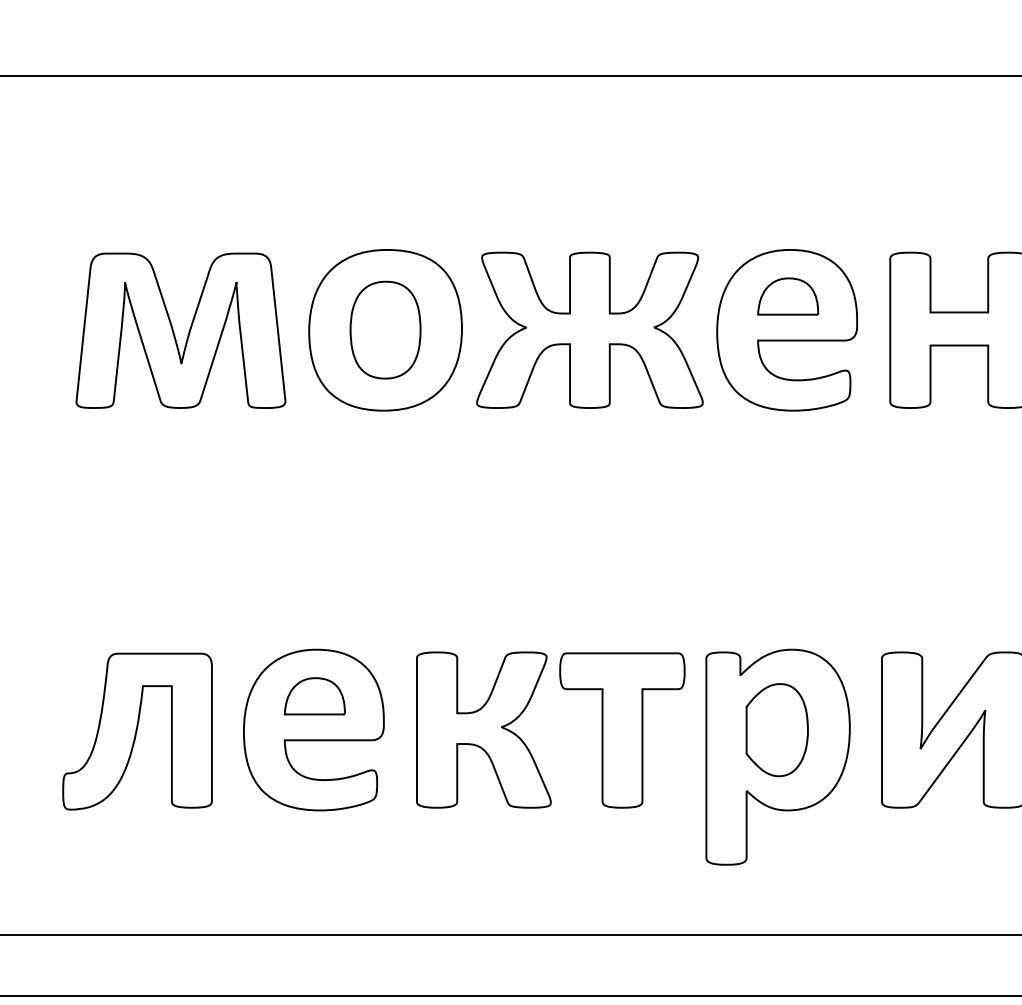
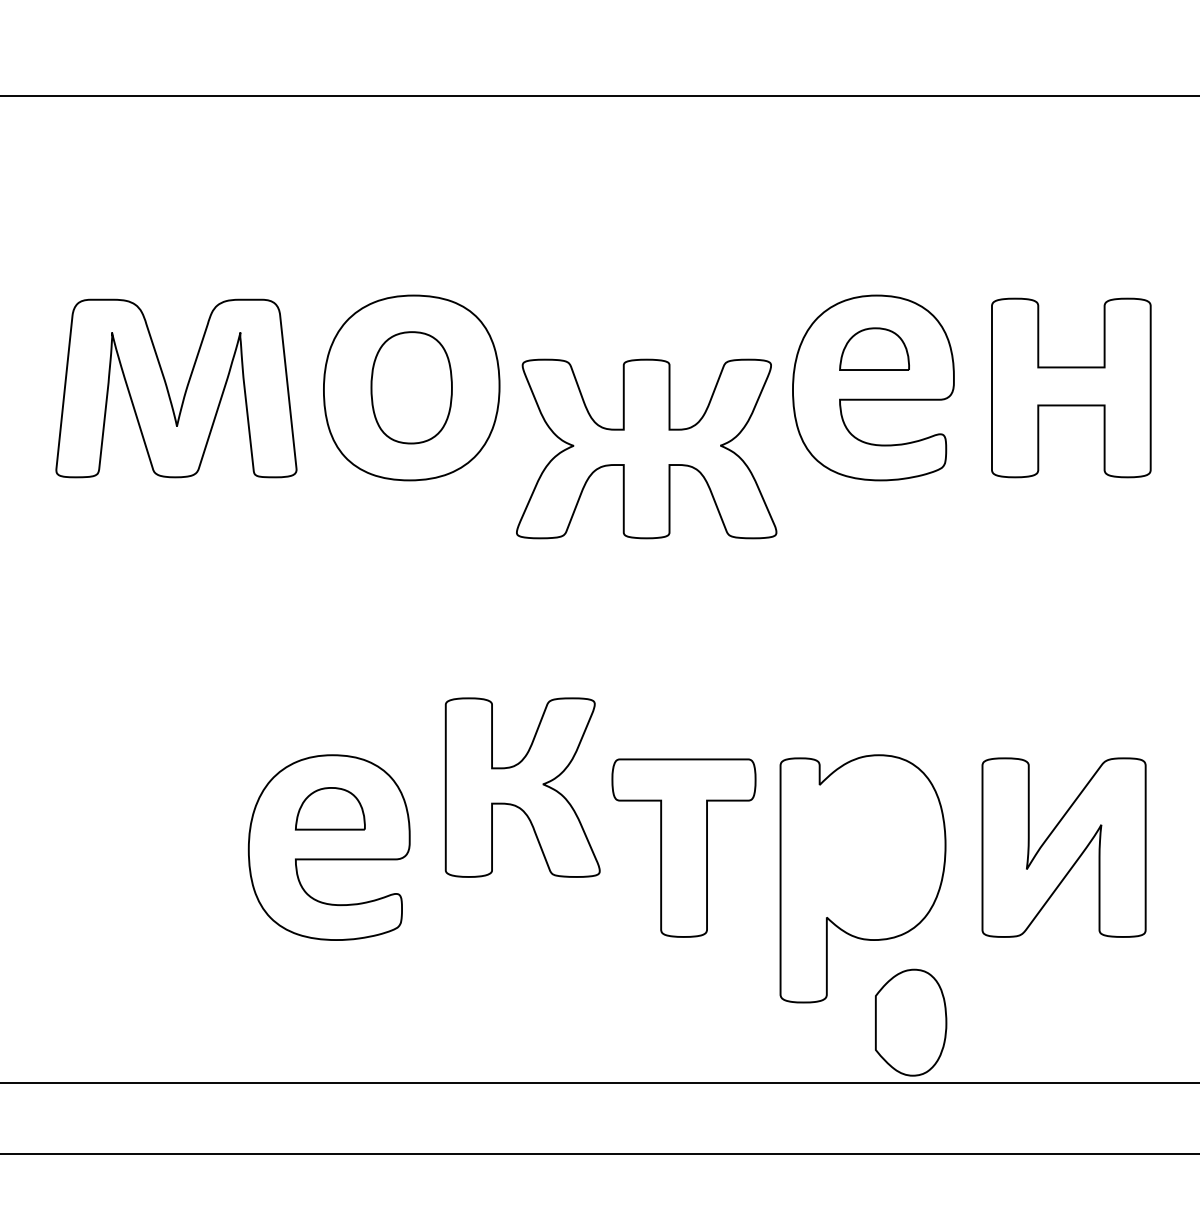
part: (589, 329) -> (646, 448), moved
part: (483, 729) -> (522, 787), moved
part: (777, 729) -> (911, 1022), moved
part: (137, 730) -> (126, 848), removed

